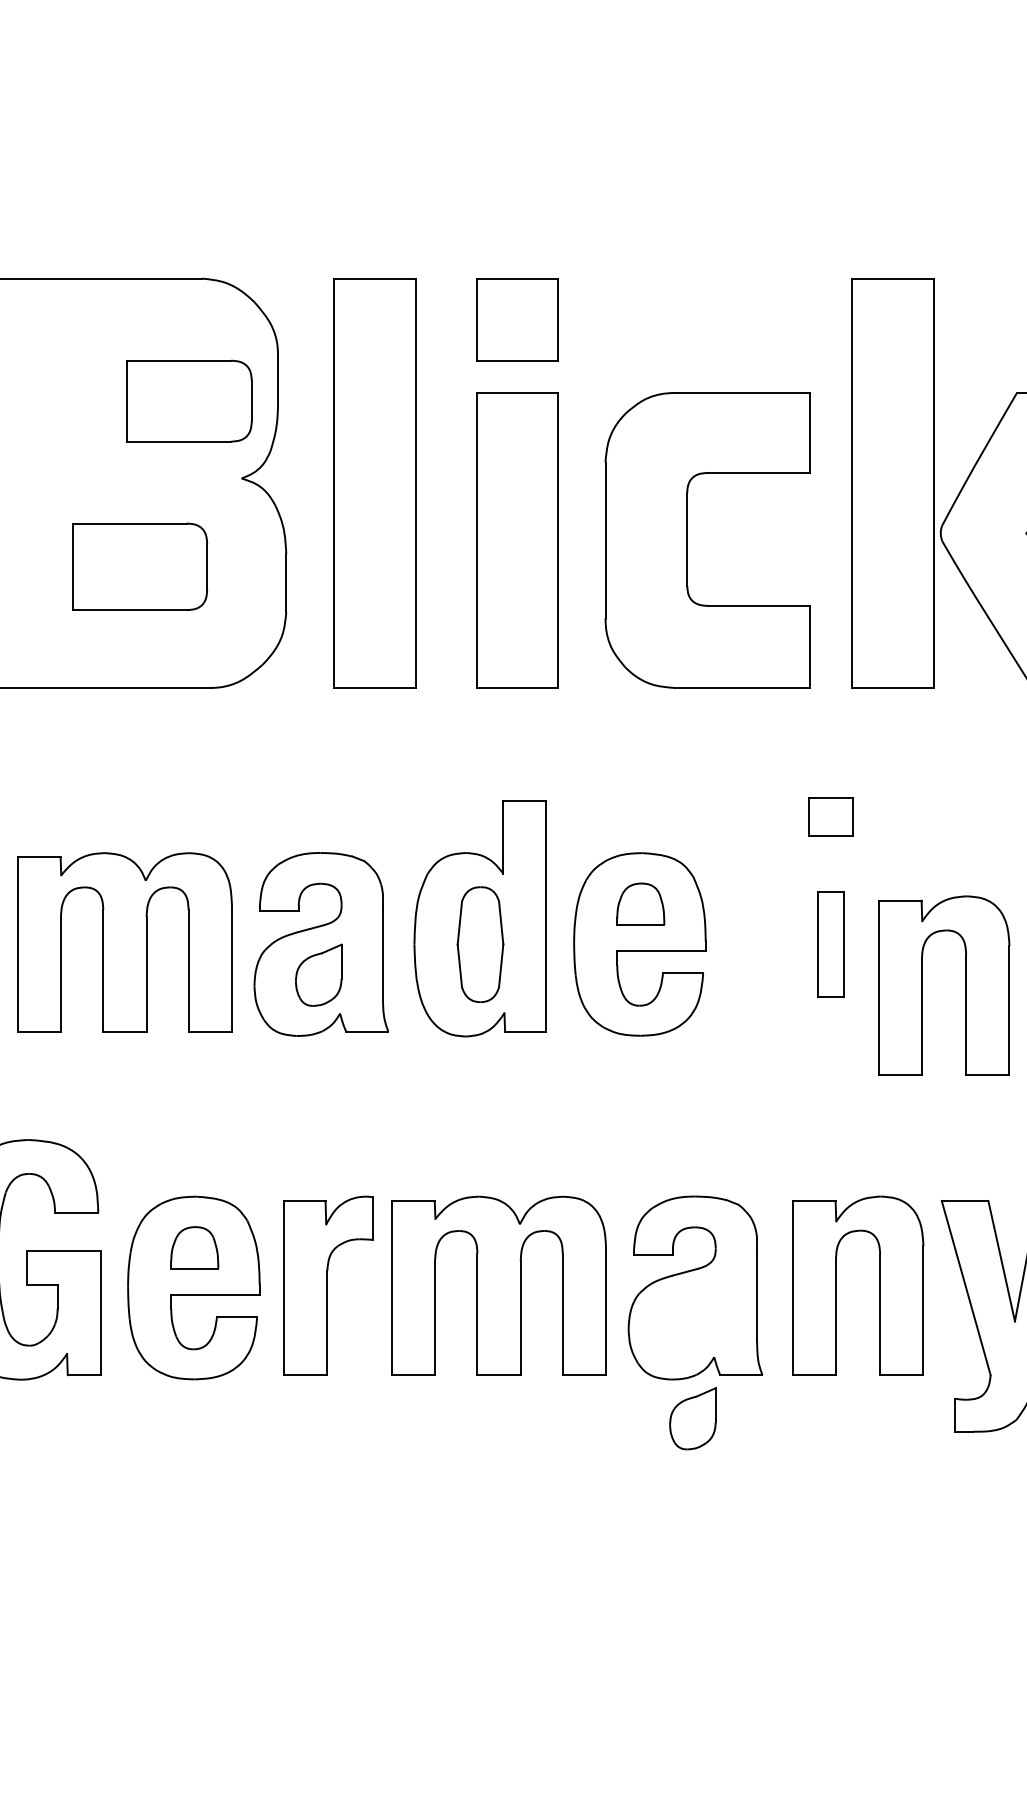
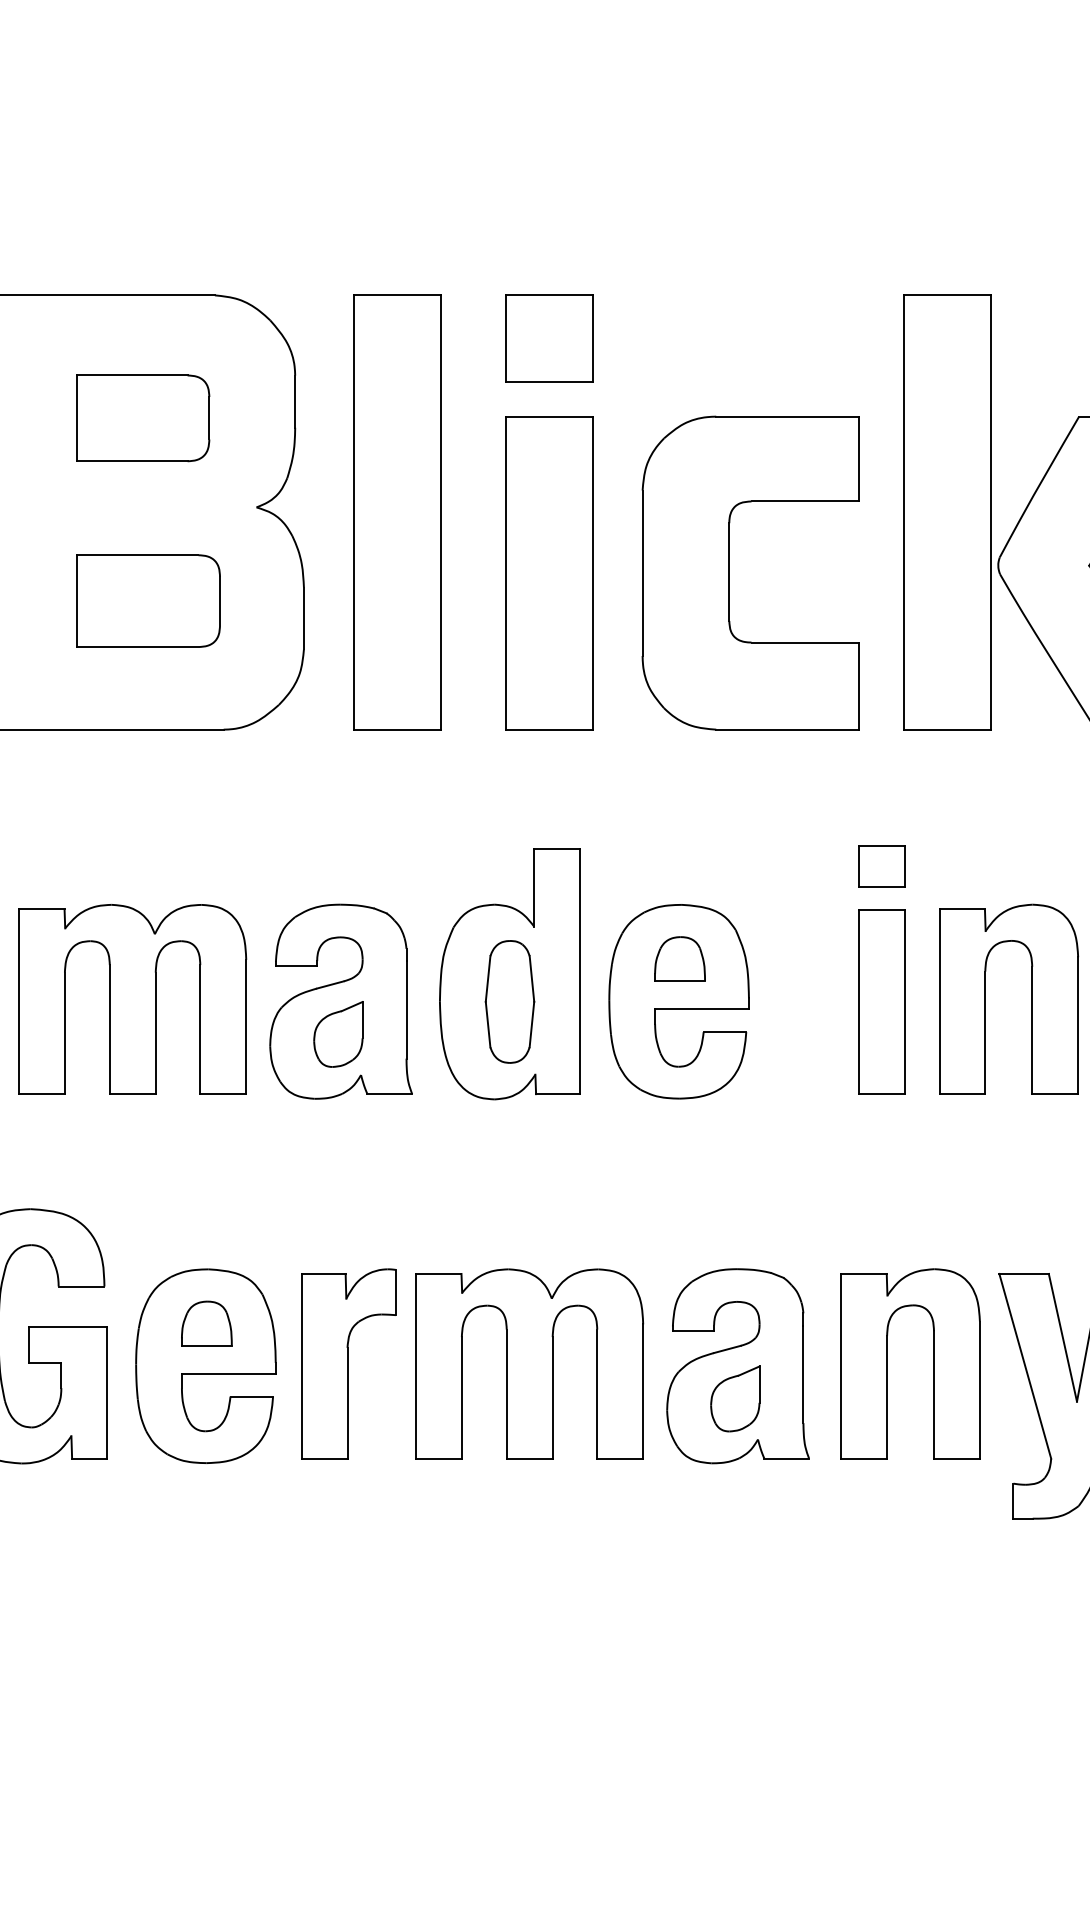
part: (189, 401) -> (143, 418), moved
part: (830, 944) -> (881, 1001), size x1.67
part: (922, 984) -> (985, 998), moved
part: (693, 1418) -> (735, 1398), moved

